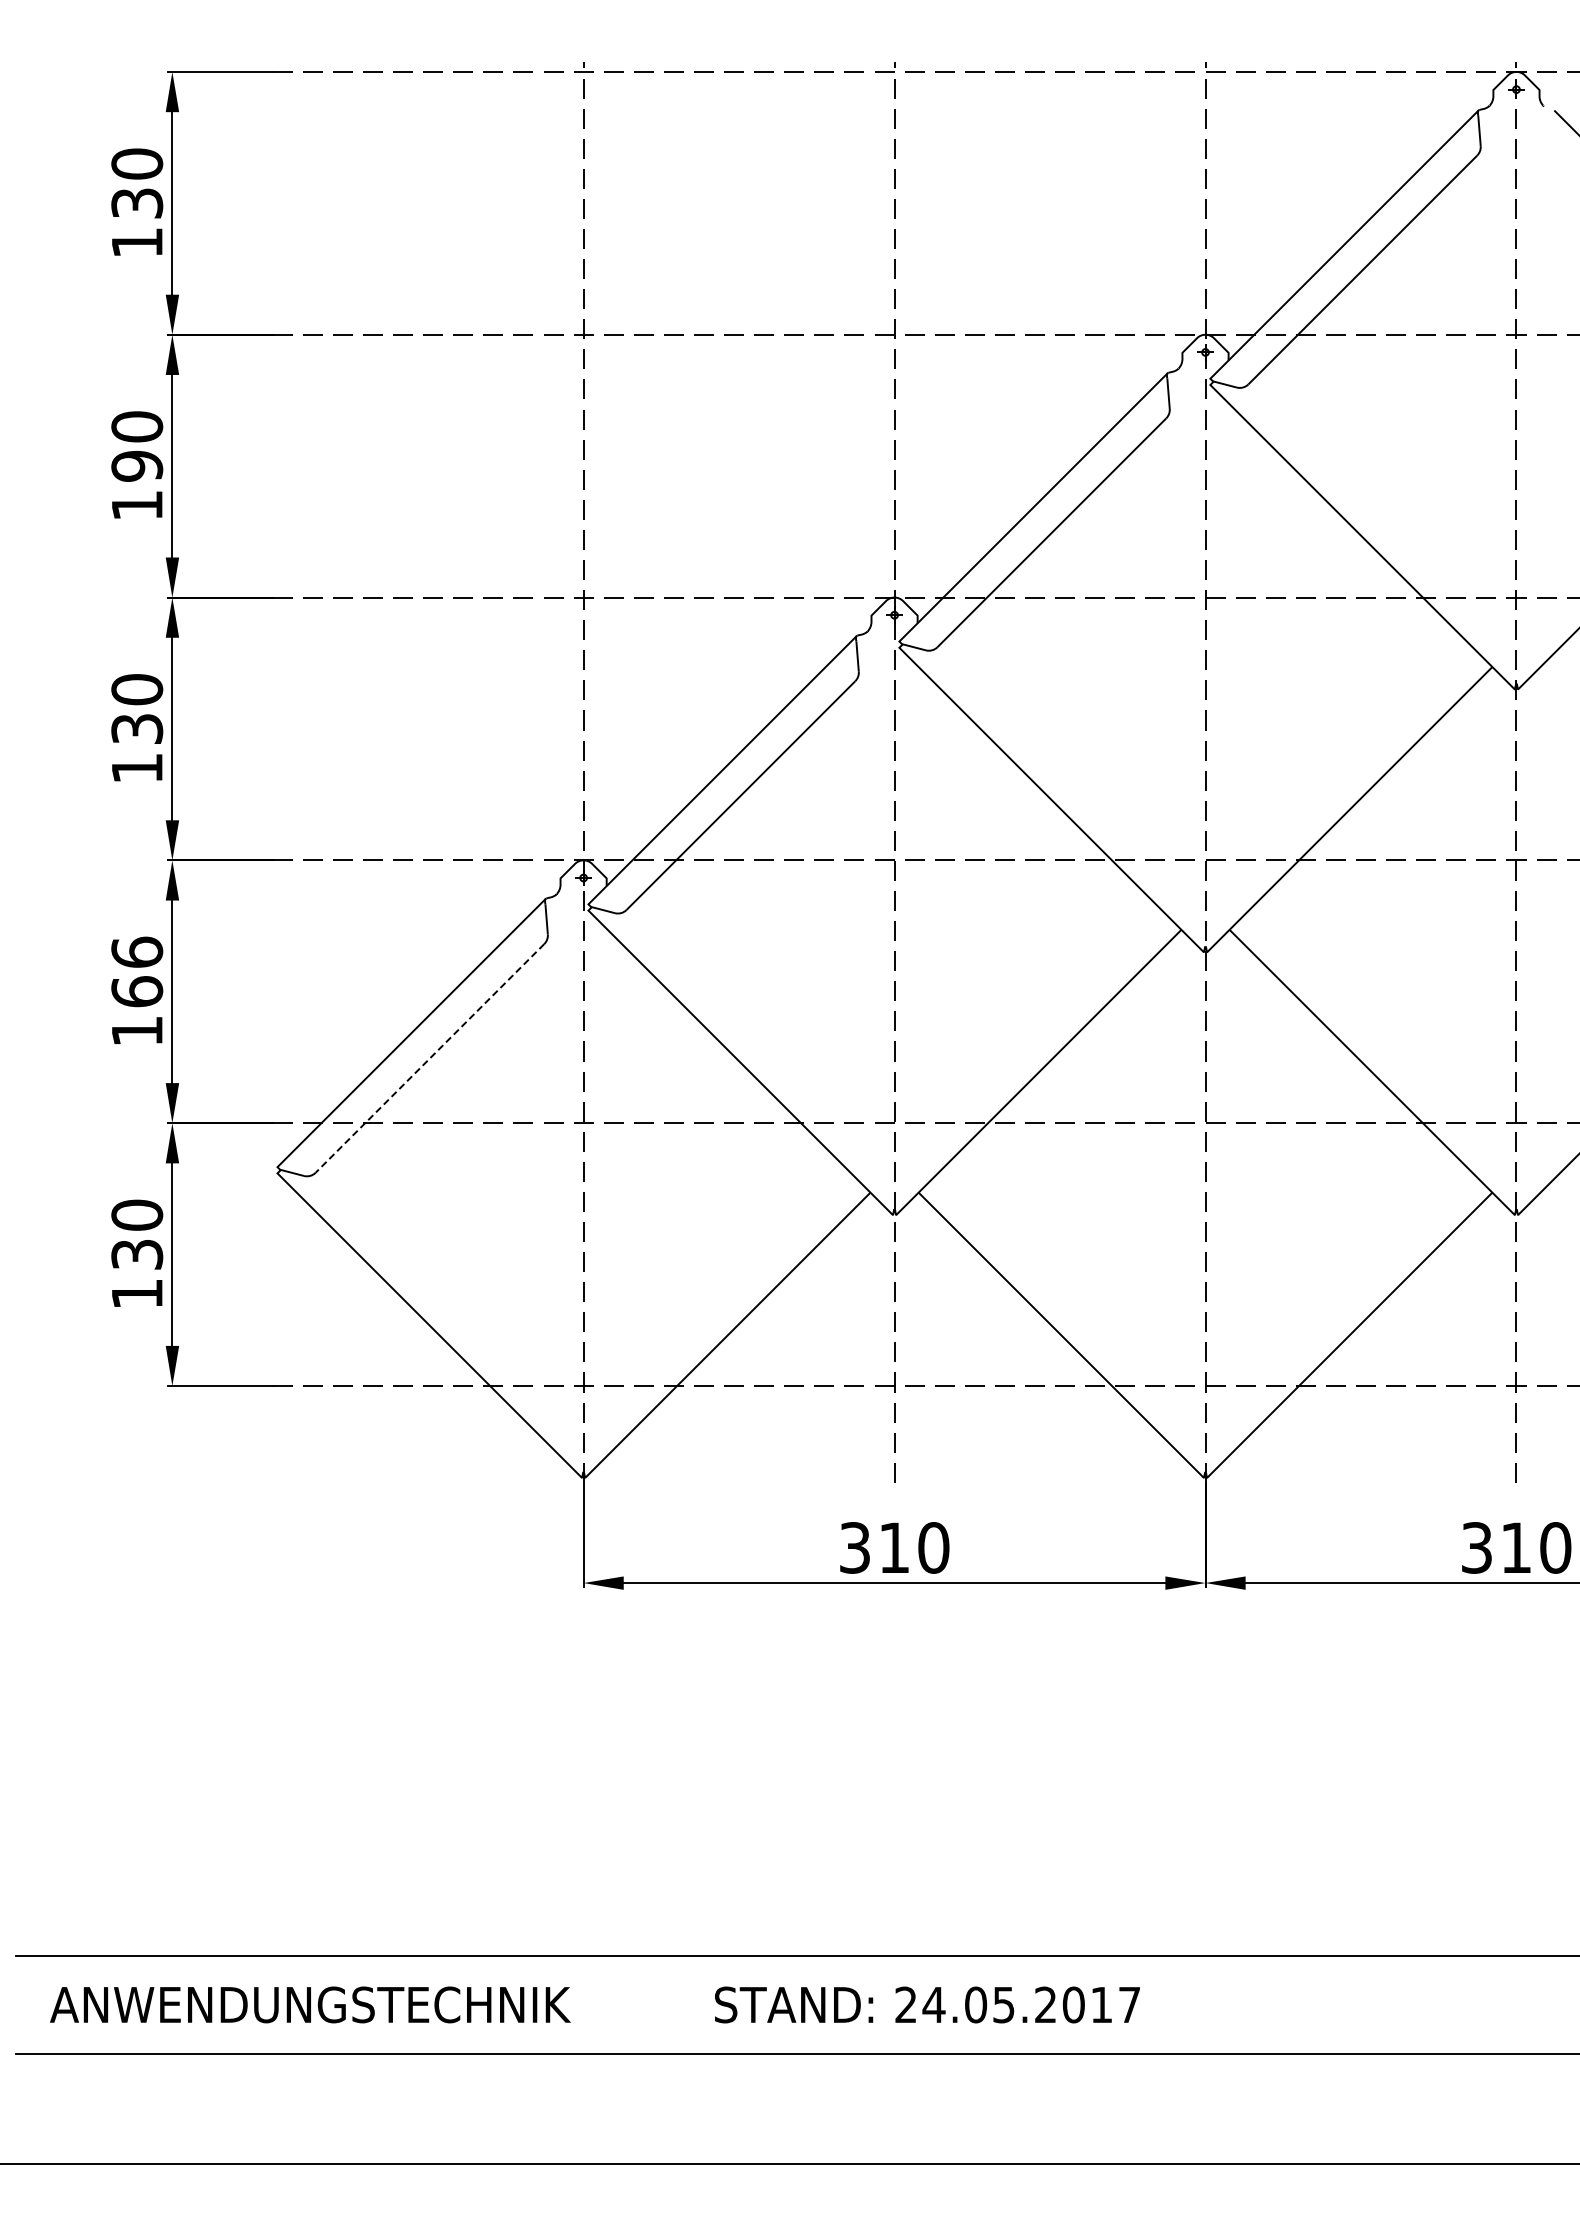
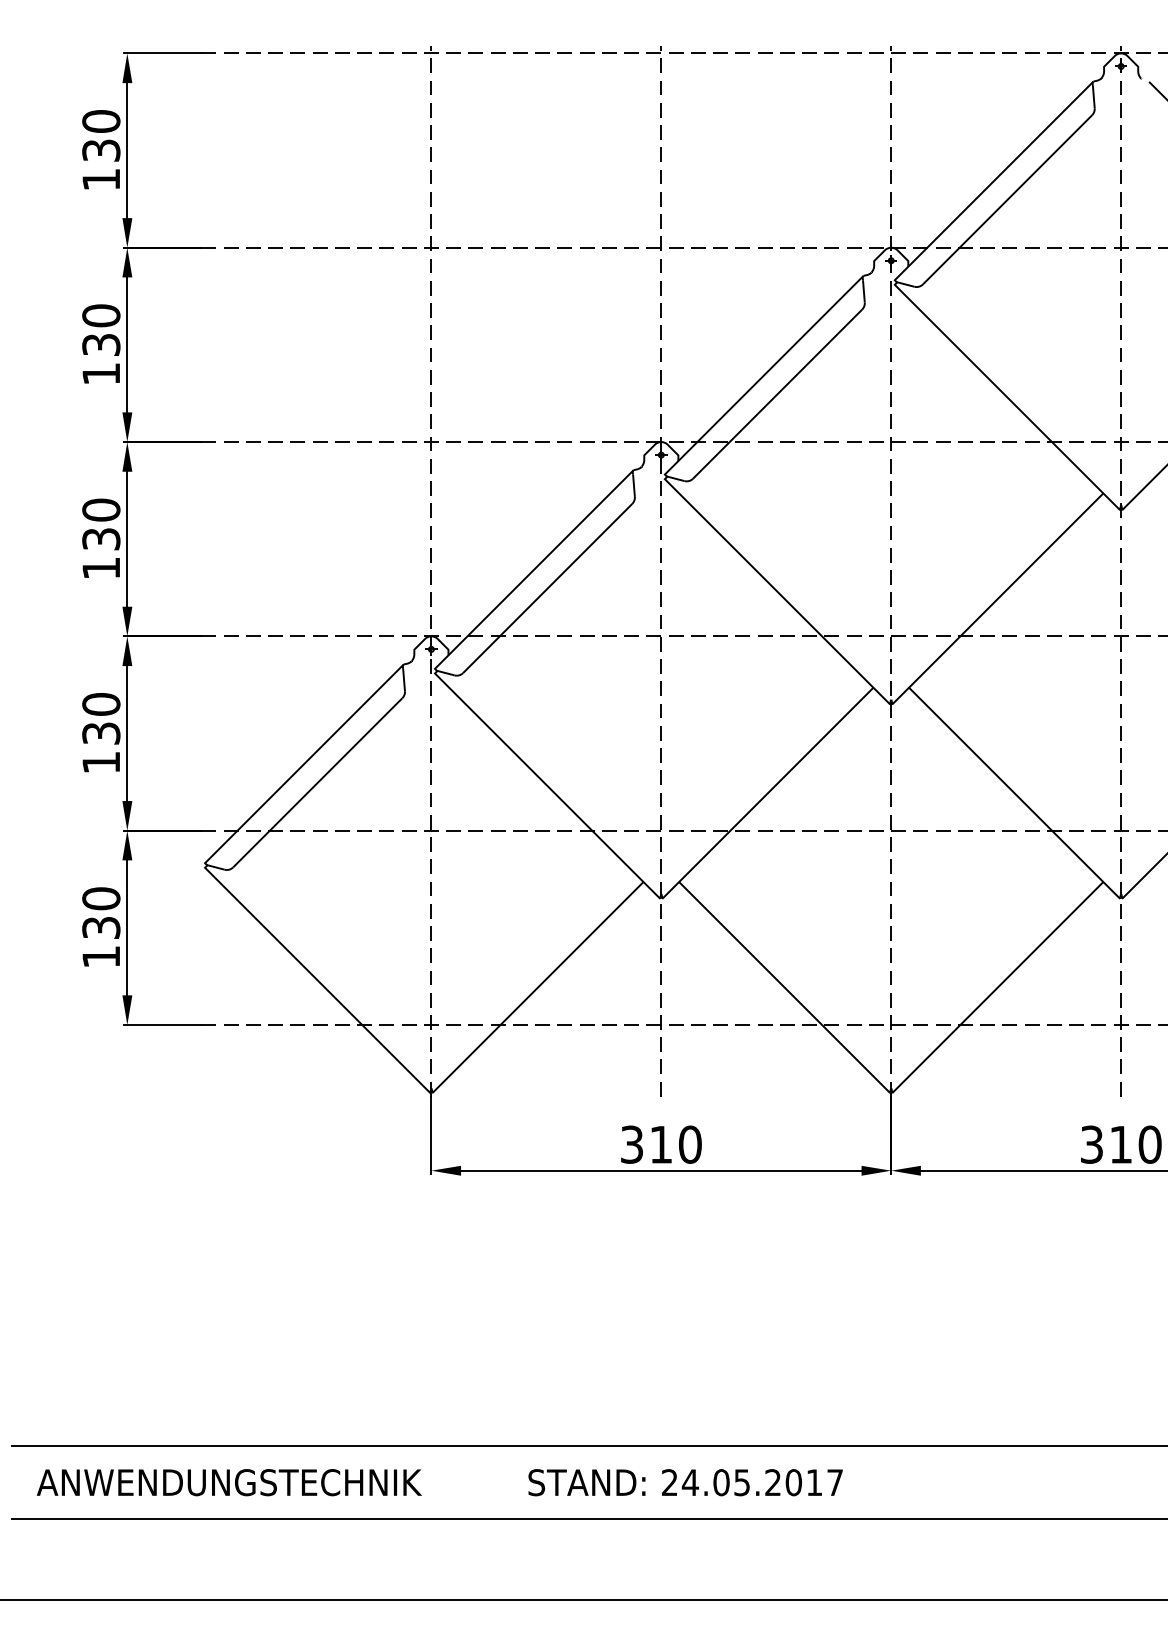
text: (137, 465) -> (101, 344), 190 -> 130
text: (137, 971) -> (101, 718), 166 -> 130
line: (429, 1058) -> (317, 782), dashed -> solid

